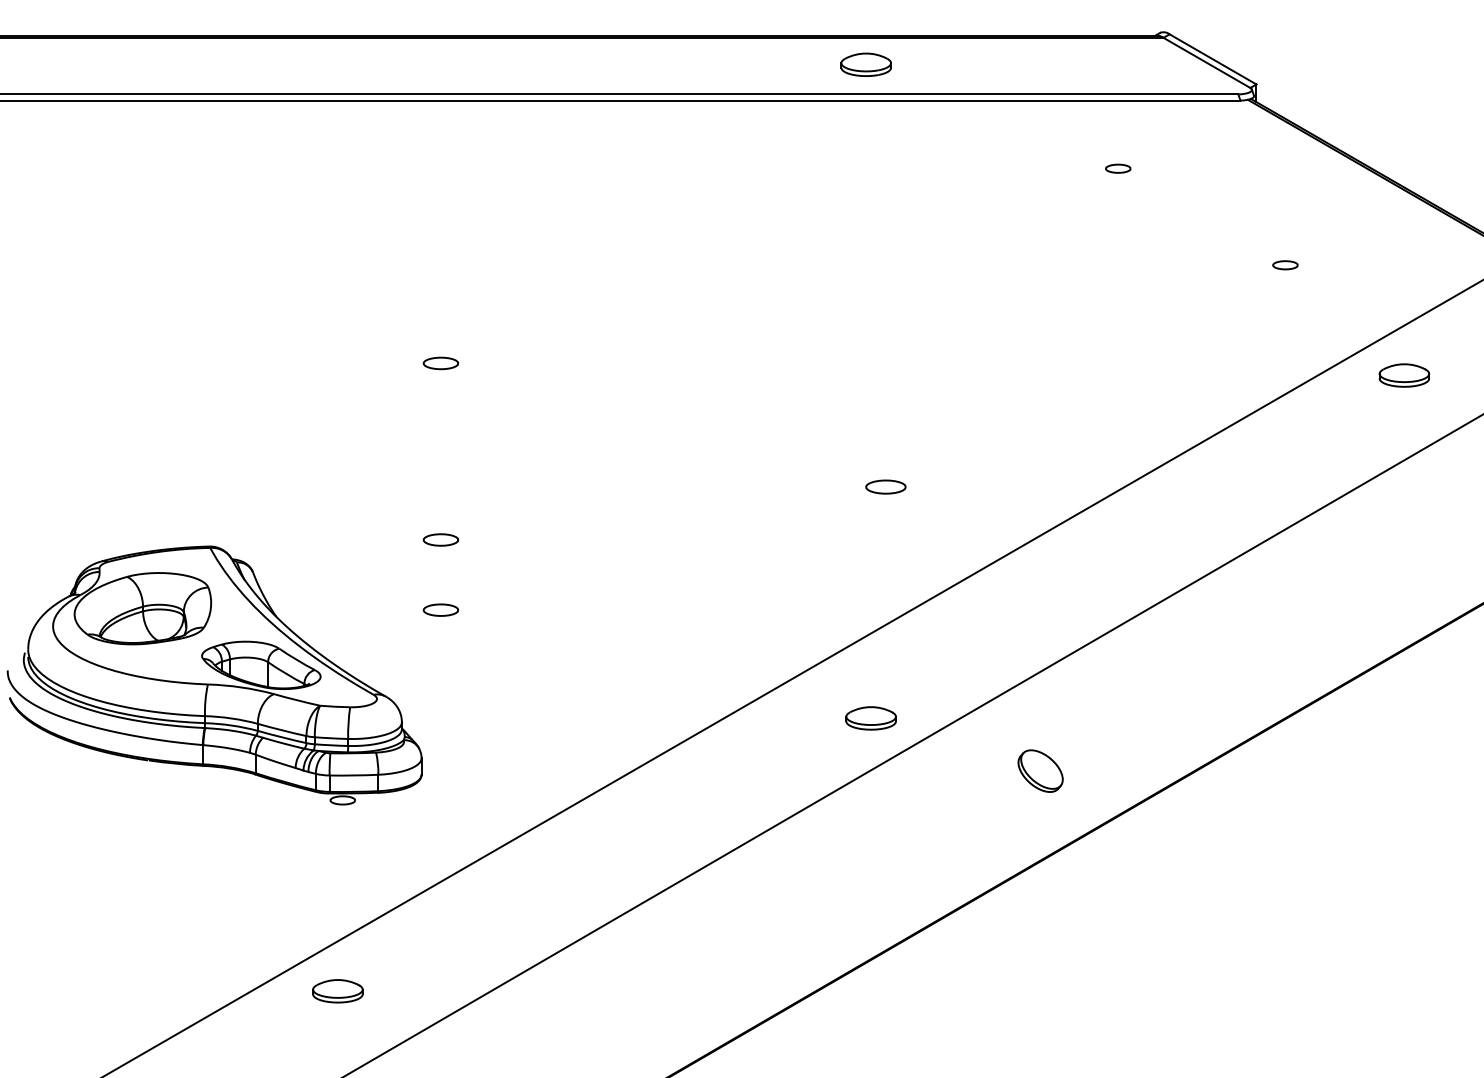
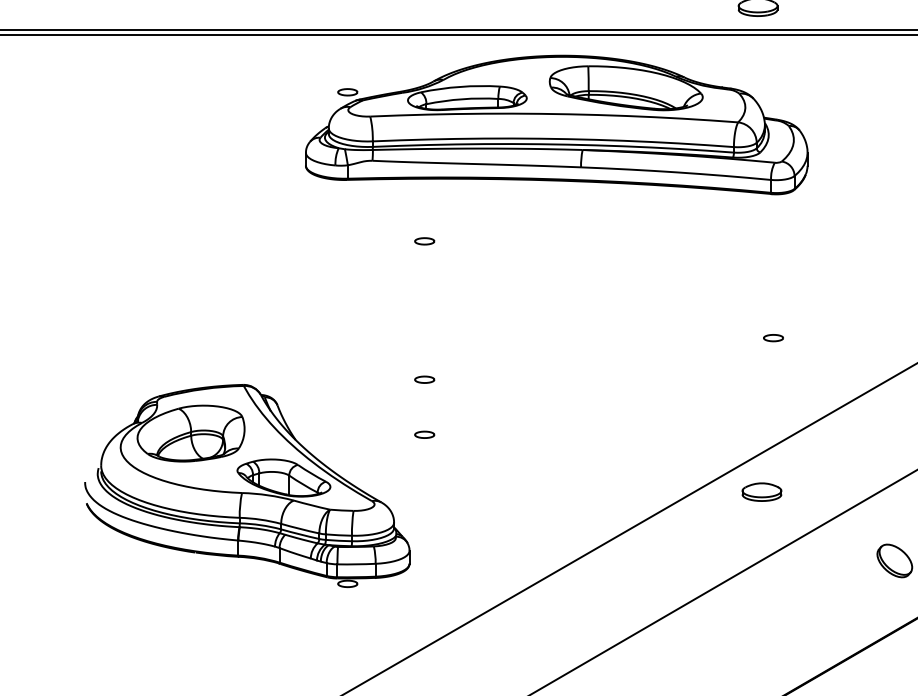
part: (609, 214) -> (556, 124), added
part: (440, 363) -> (424, 241), size x0.71
part: (885, 486) -> (773, 337), size x0.62
part: (440, 539) -> (424, 379), size x0.71
part: (440, 610) -> (424, 435), size x0.71
part: (870, 718) -> (761, 492), moved

